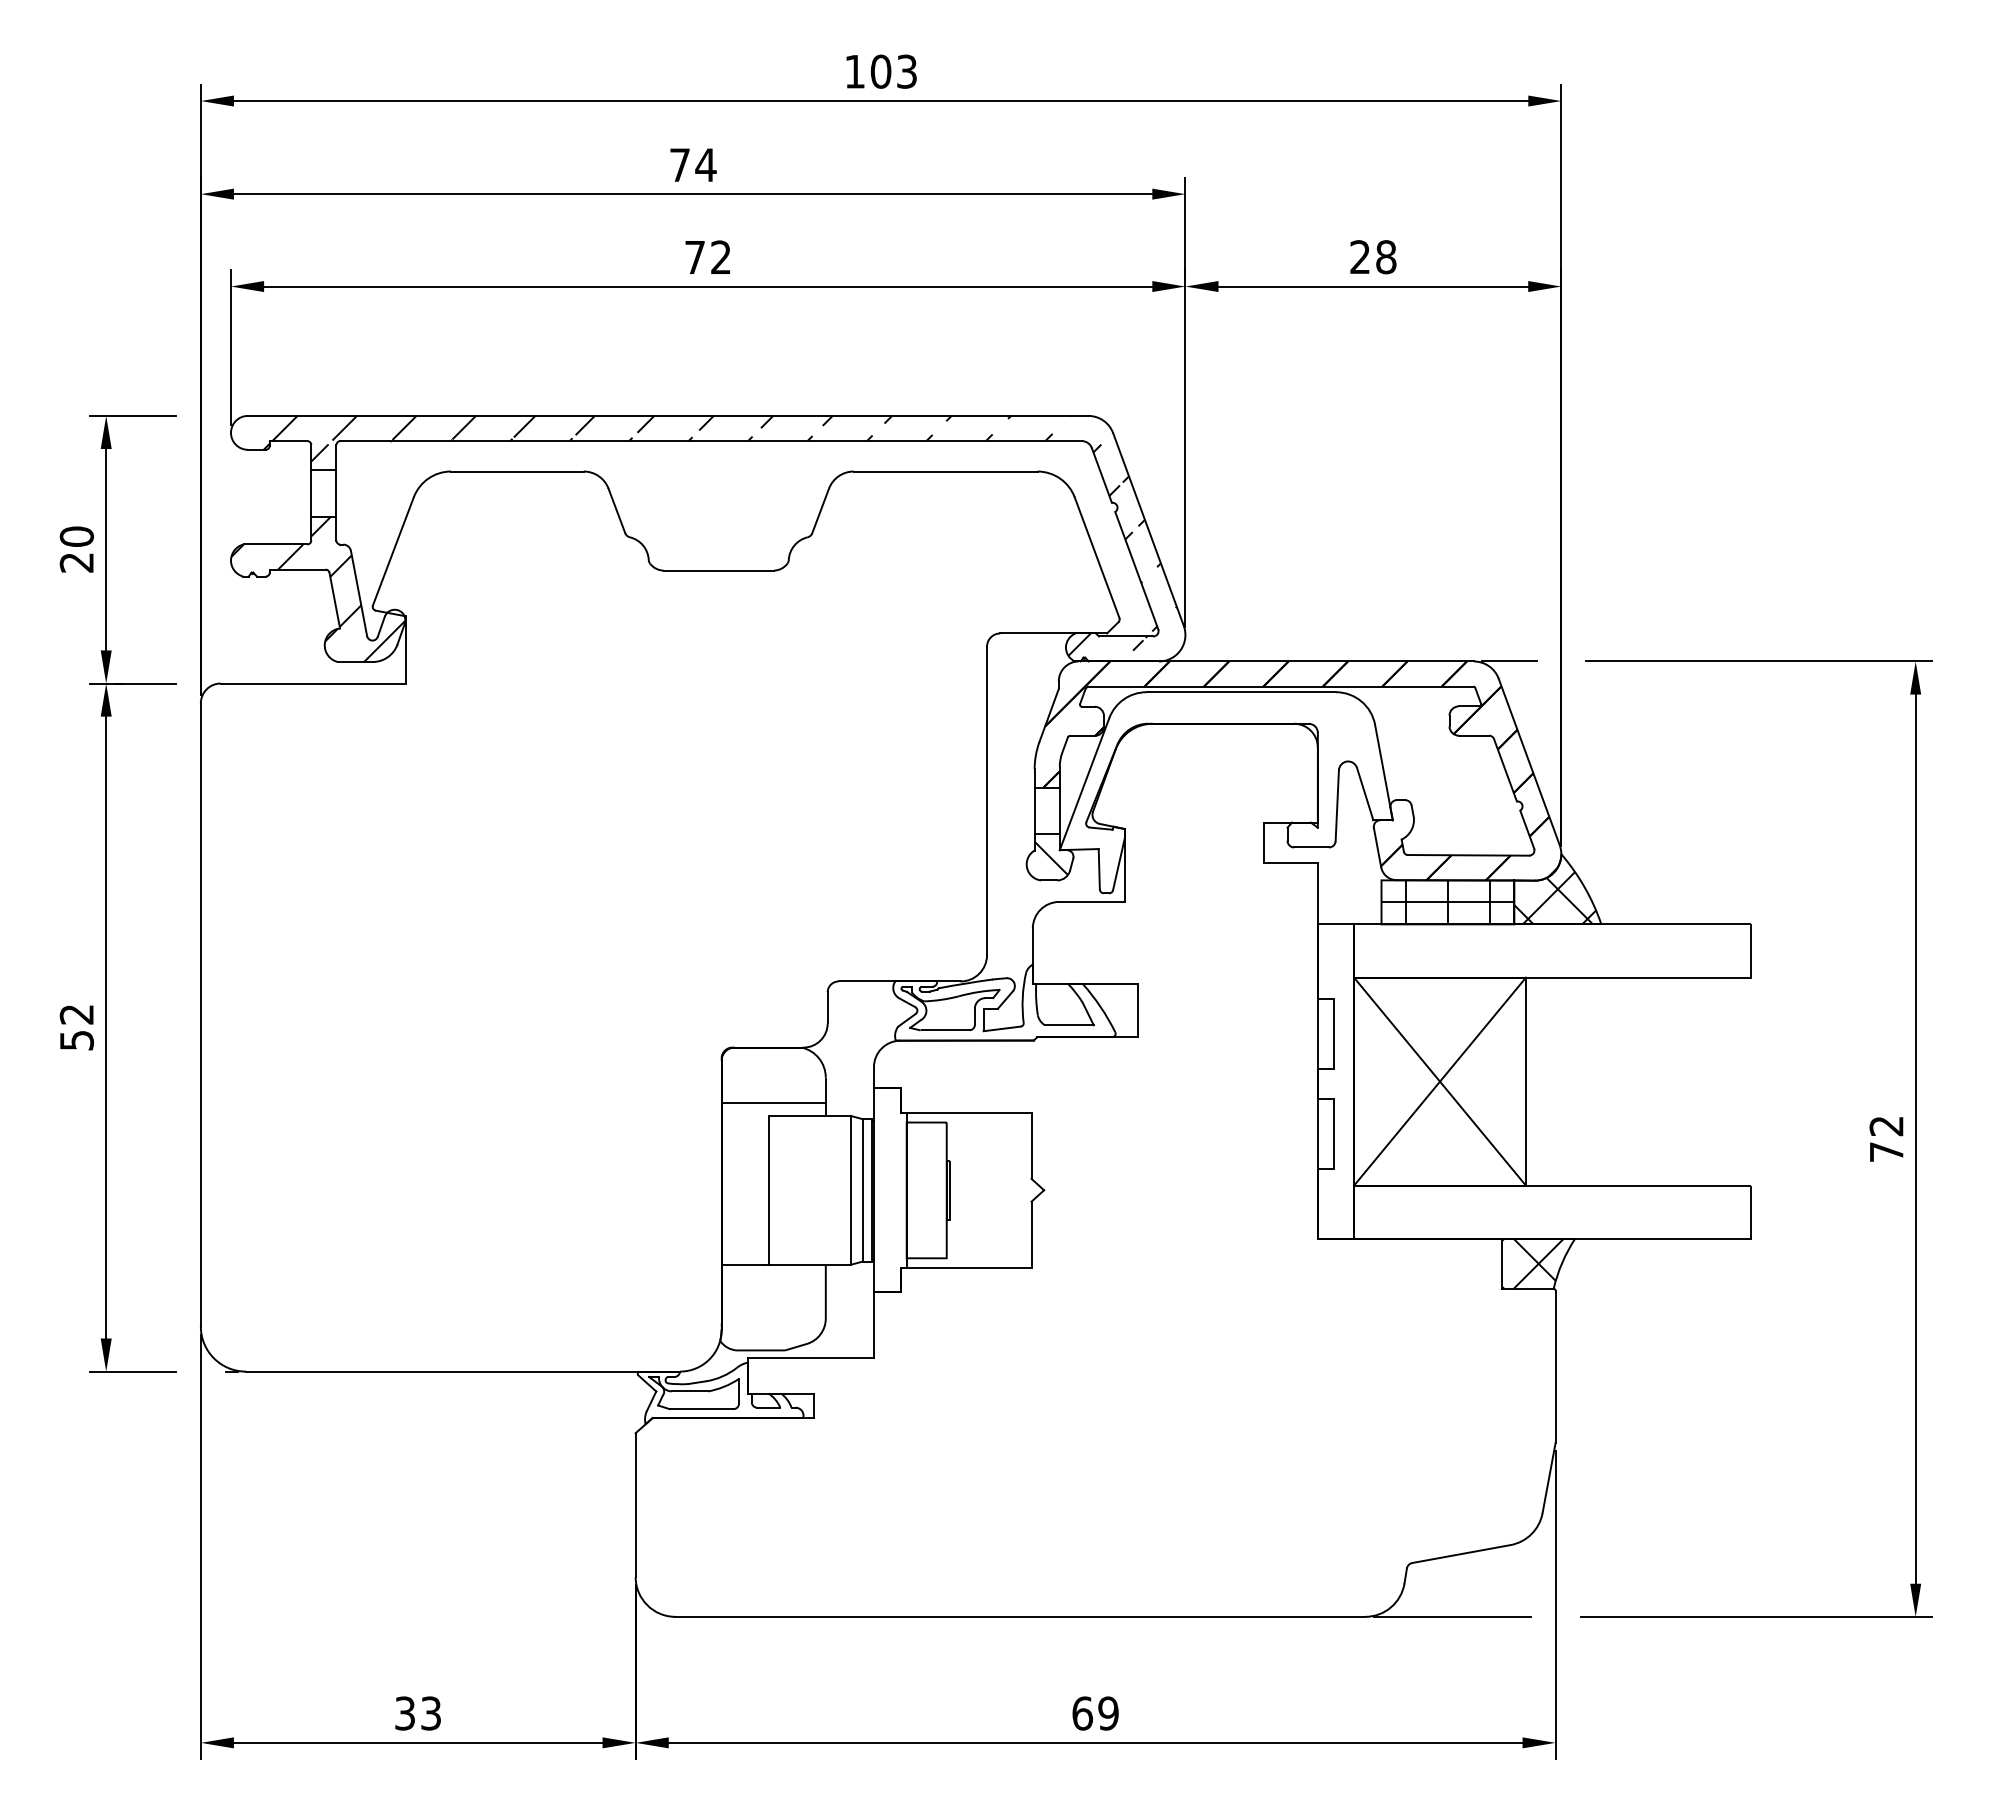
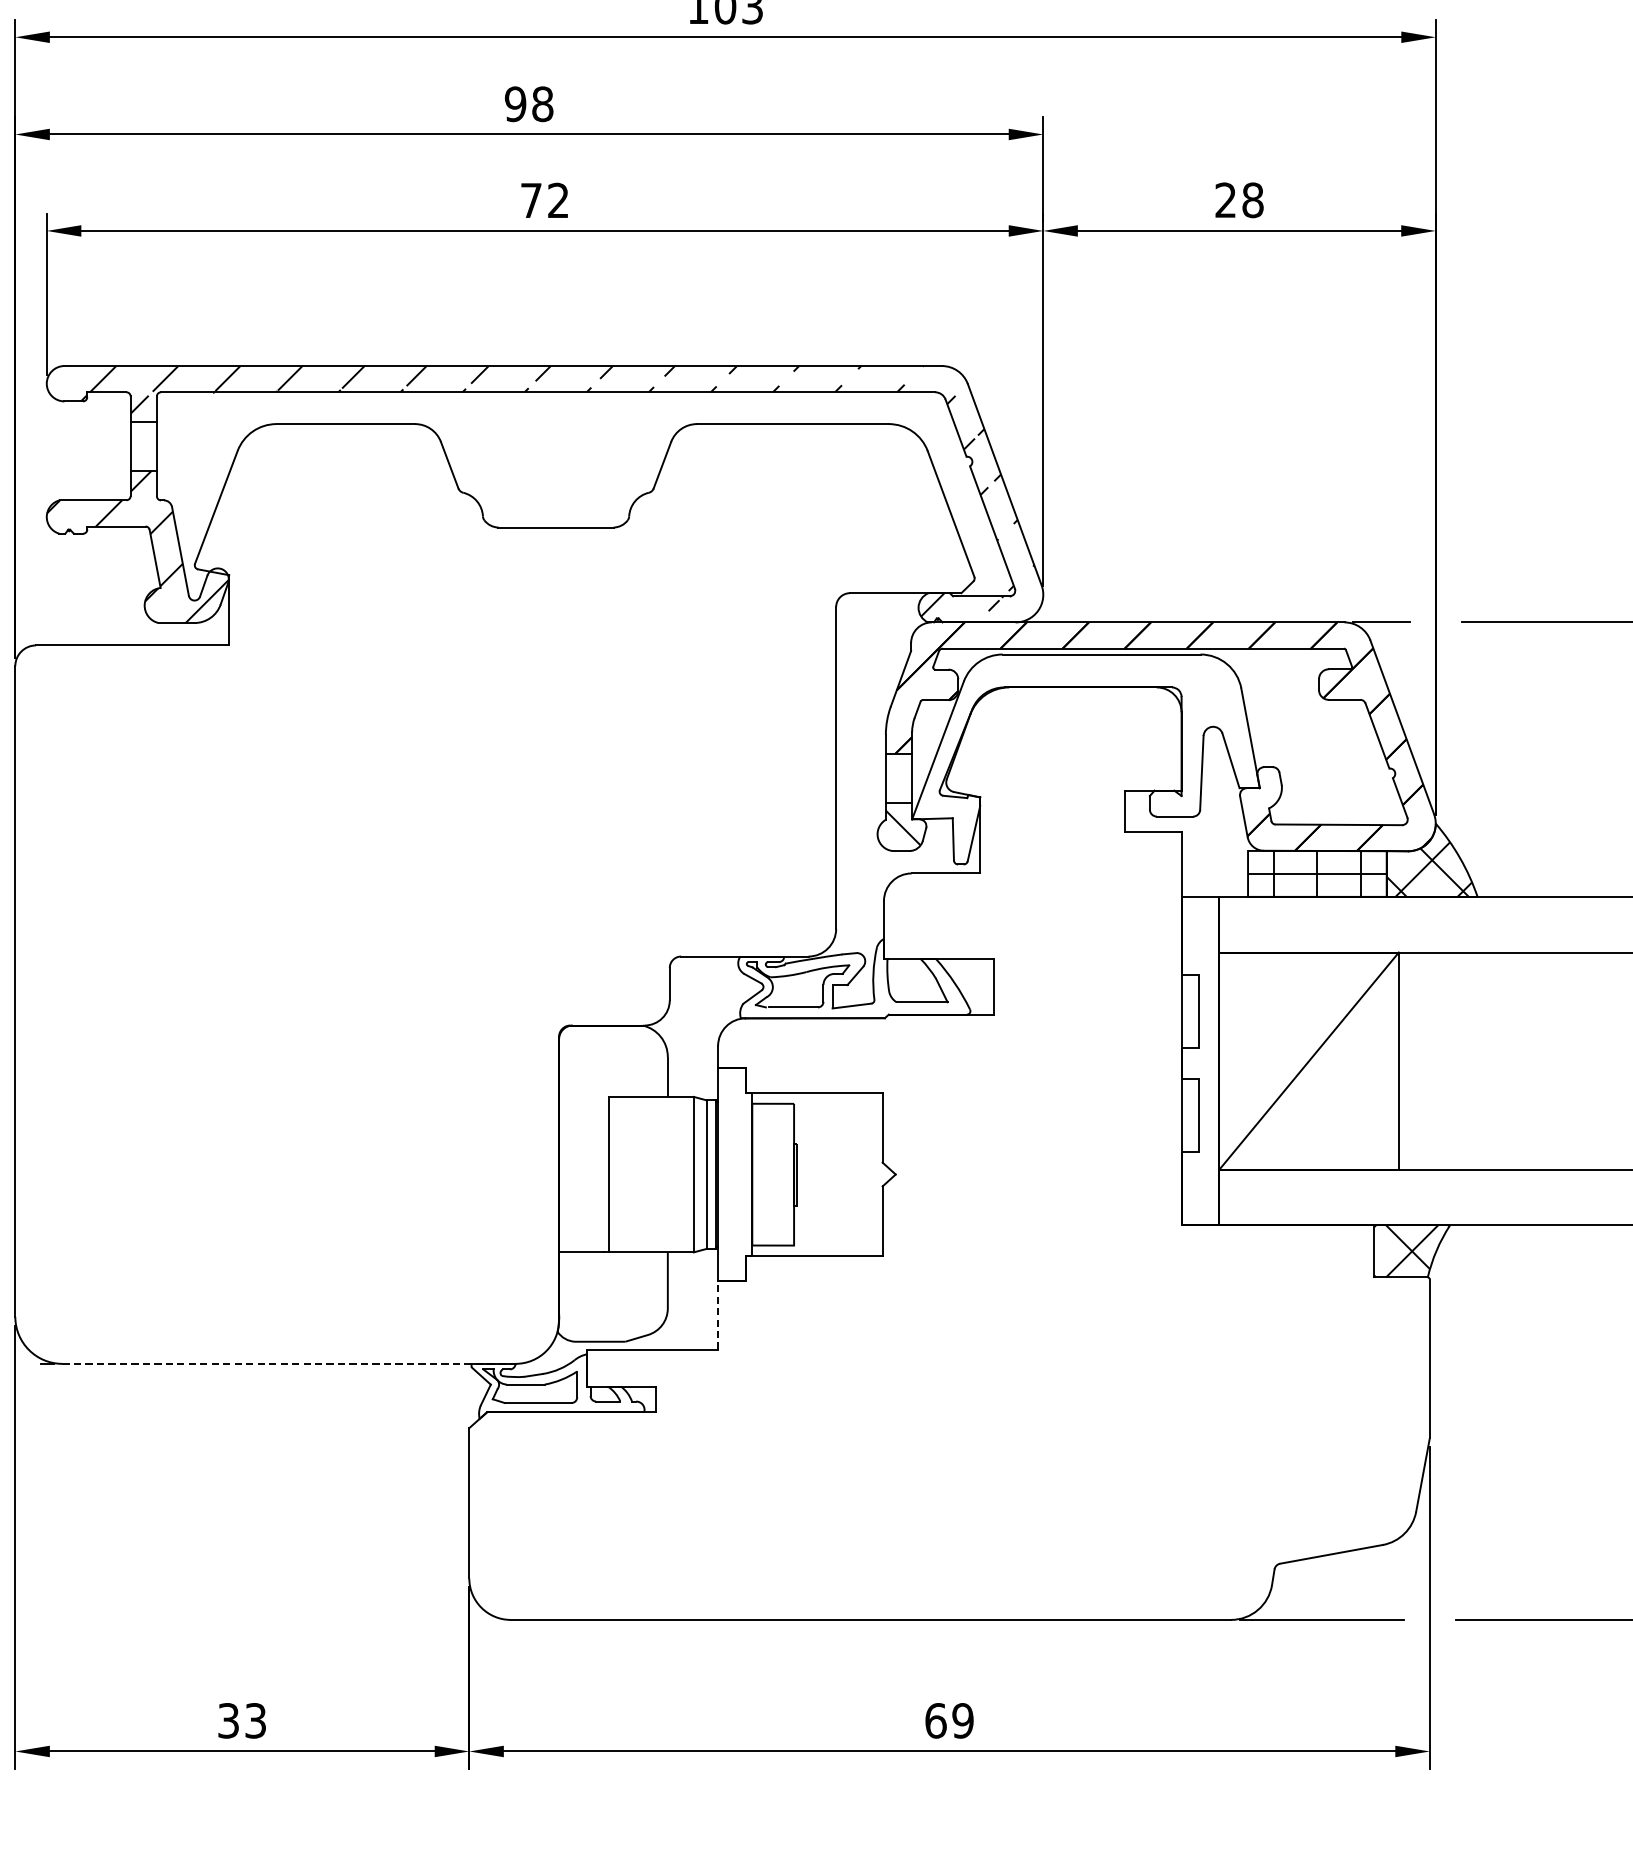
text: (692, 165) -> (528, 104), 74 -> 98
line: (1439, 1081) -> (1308, 1060), removed
line: (773, 1103) -> (613, 1083), removed
line: (873, 1325) -> (717, 1315), solid -> dashed
line: (463, 1371) -> (289, 1363), solid -> dashed

